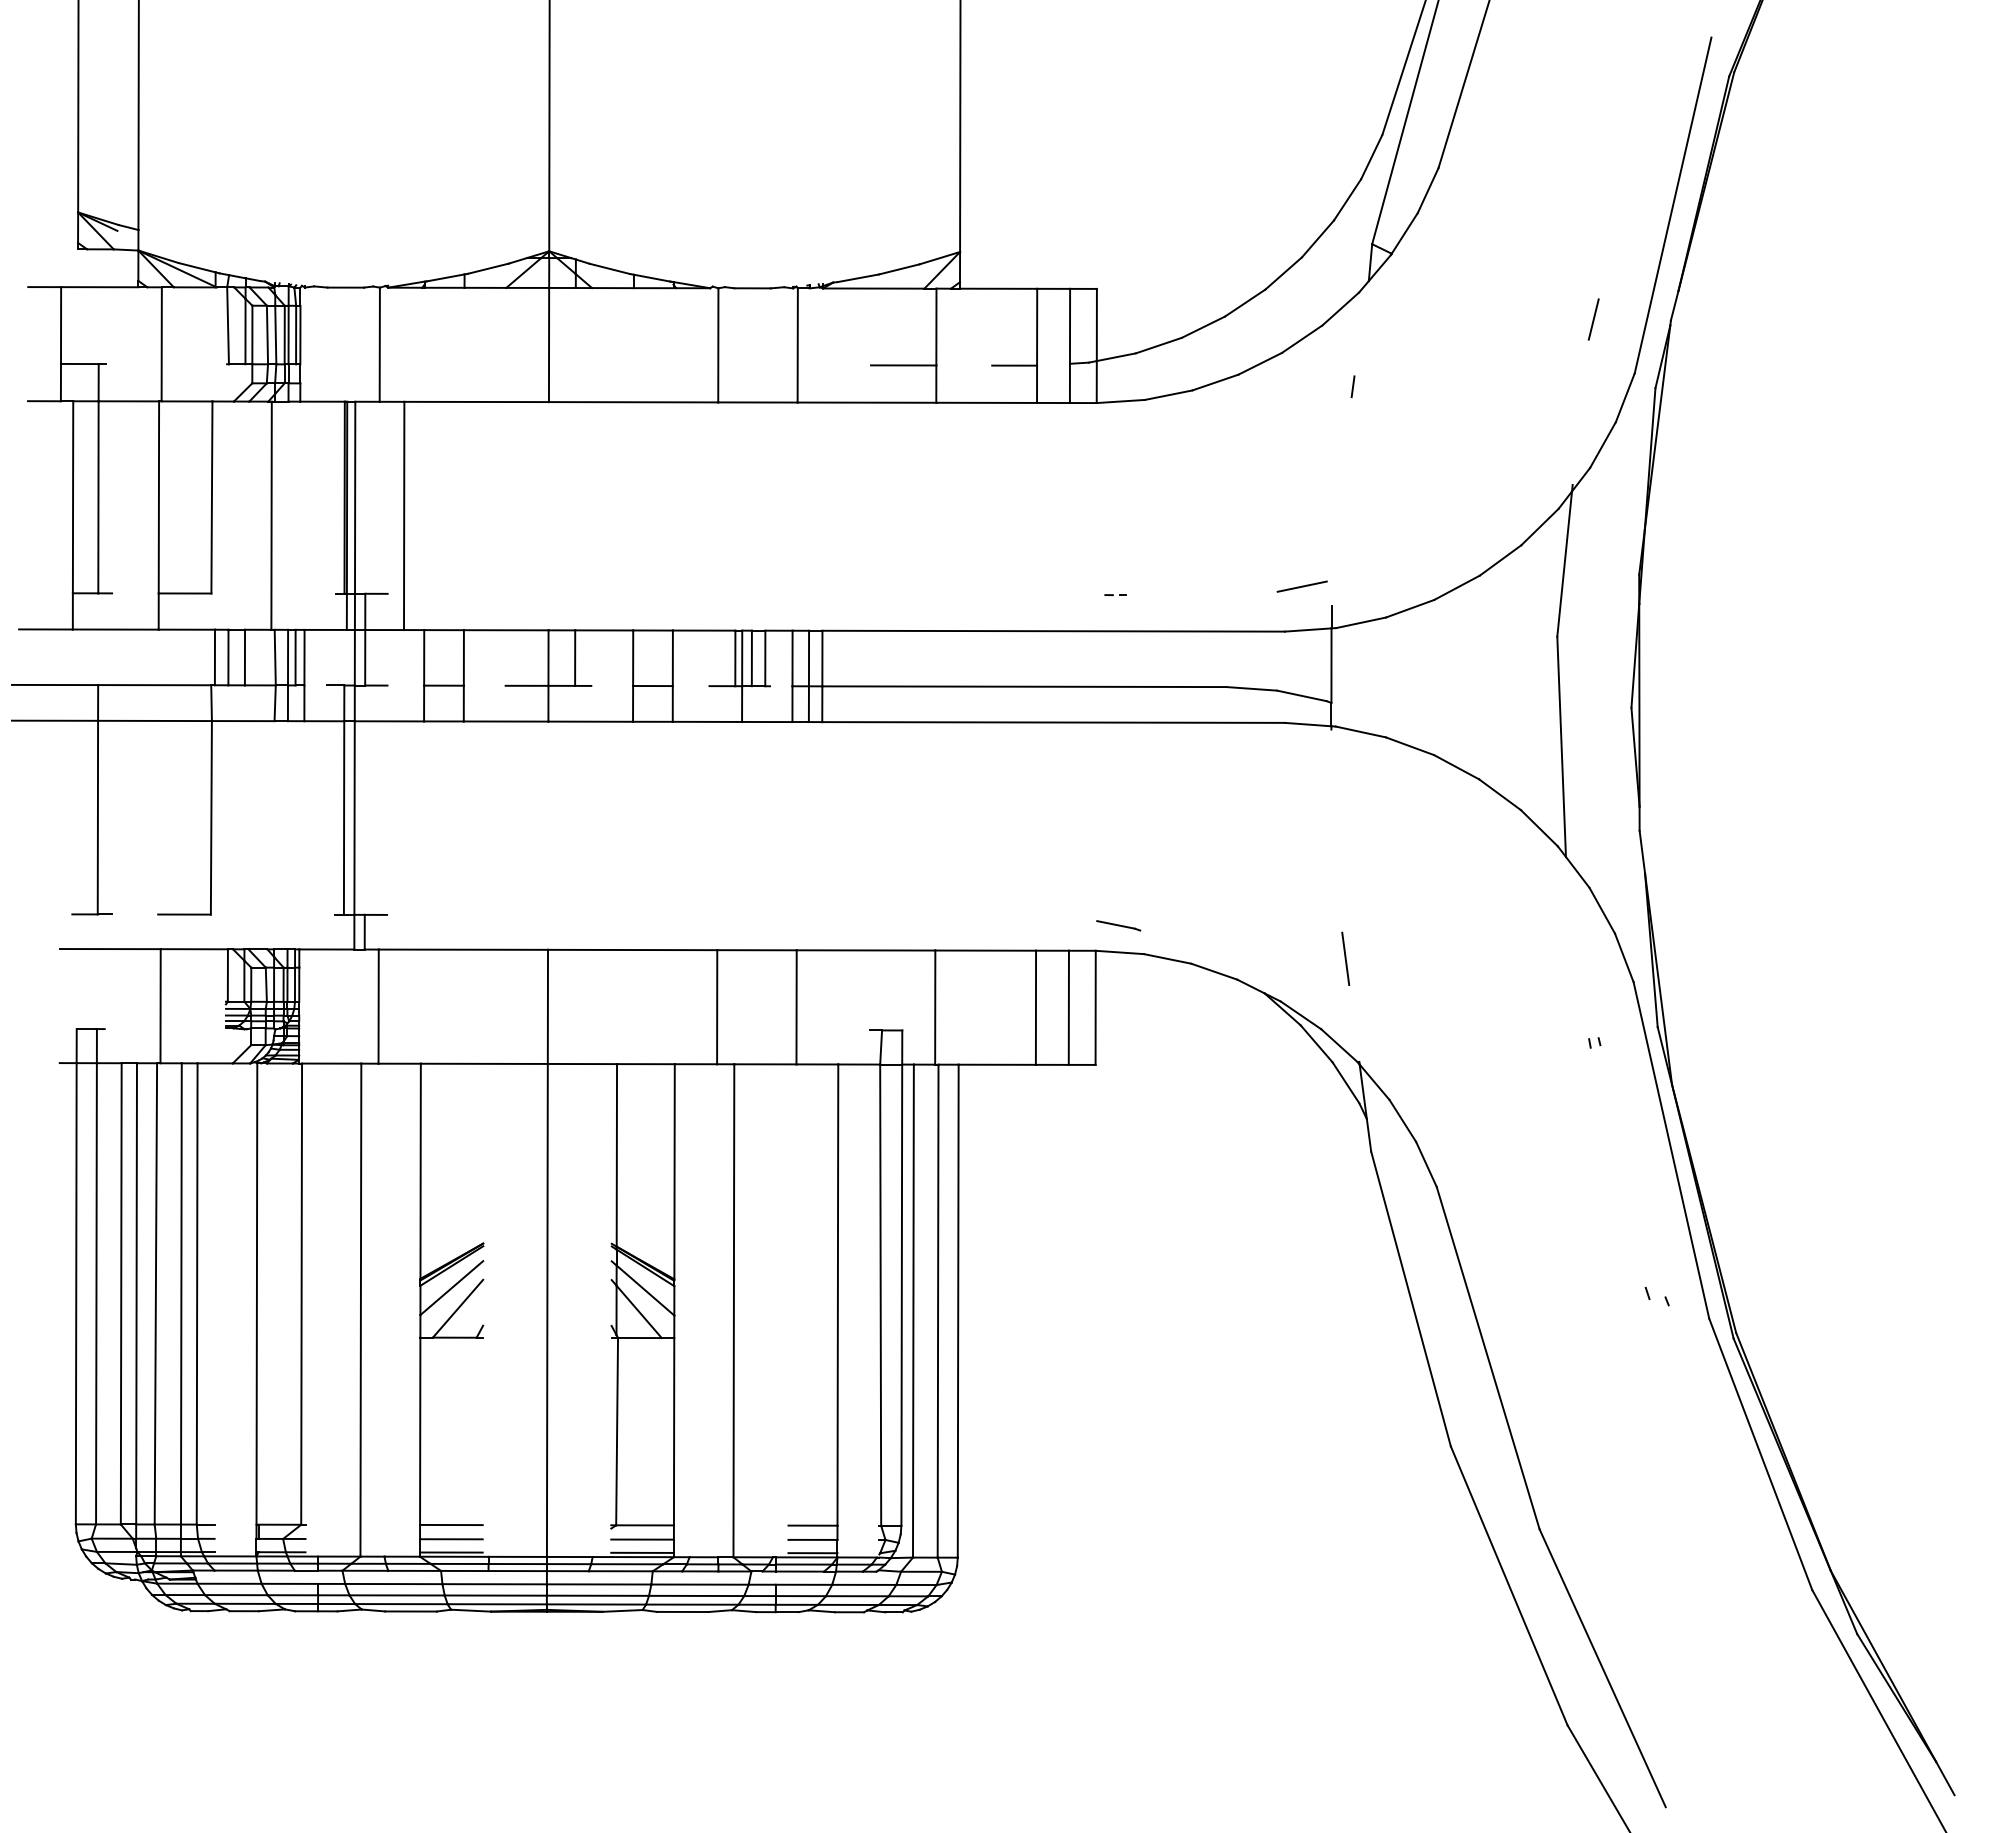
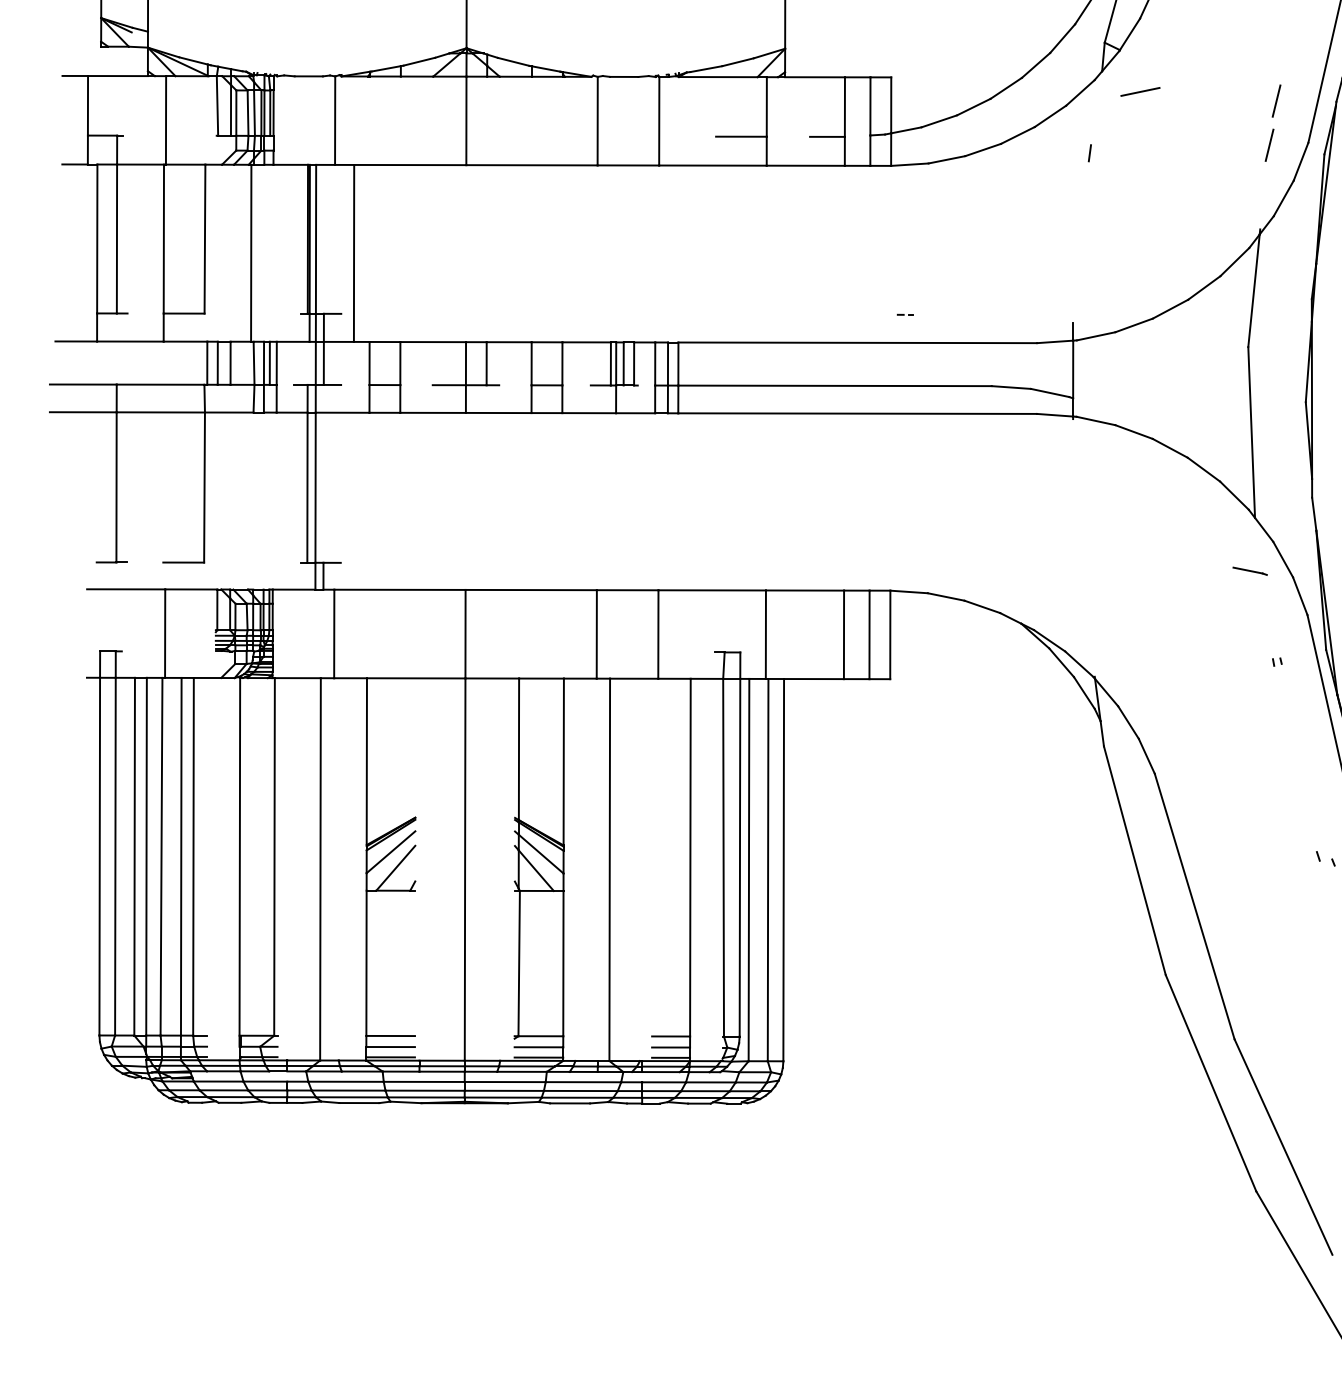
line: (1584, 376) -> (1269, 145), added
line: (1301, 586) -> (1139, 91), moved
line: (1118, 925) -> (1250, 571), moved
line: (1345, 958) -> (1084, 596), removed

